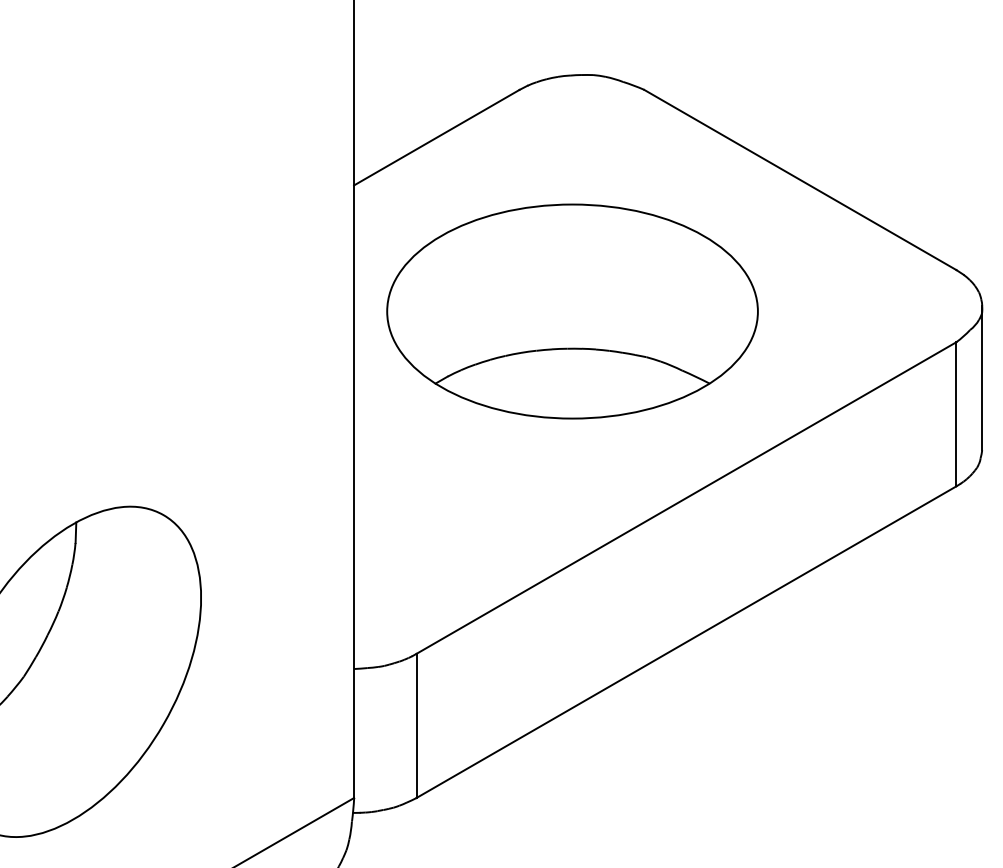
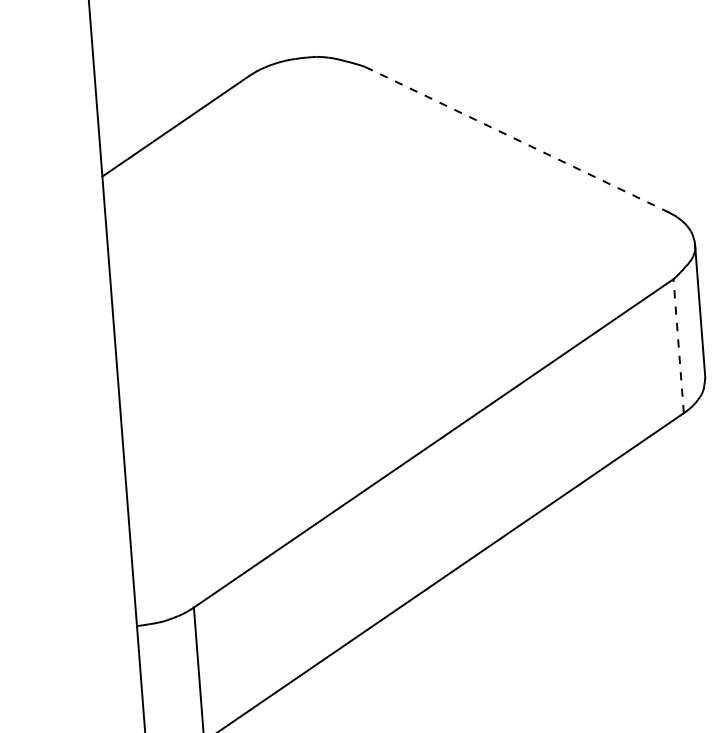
line: (800, 180) -> (517, 140), solid -> dashed
part: (572, 311) -> (314, 278), removed
line: (956, 413) -> (678, 345), solid -> dashed

